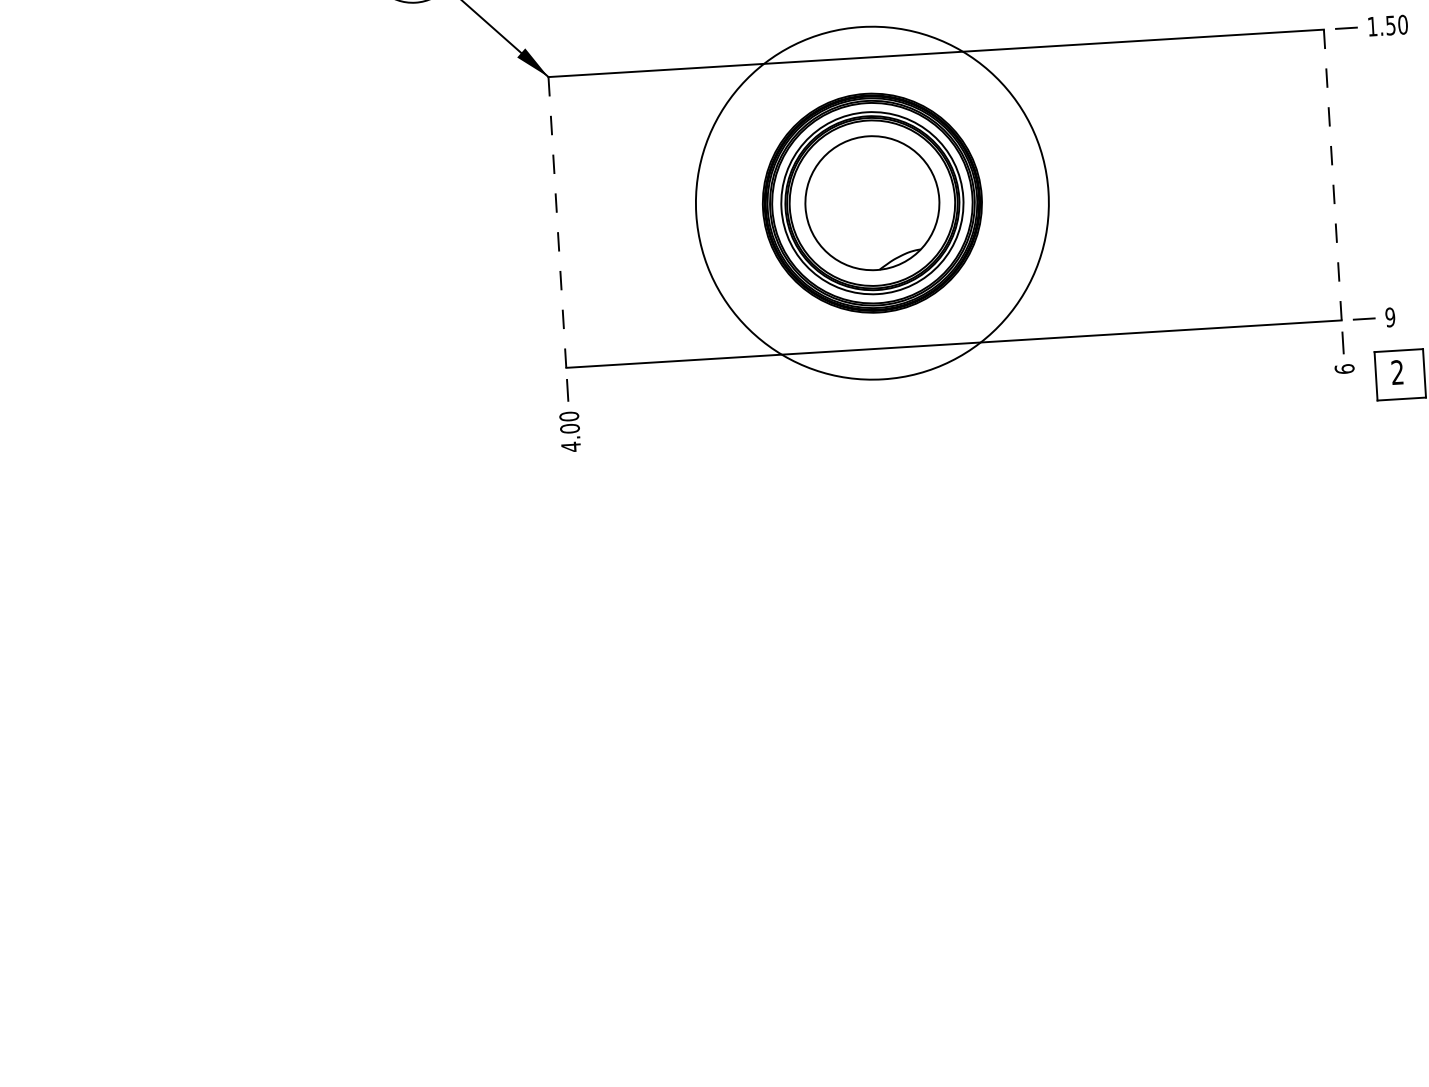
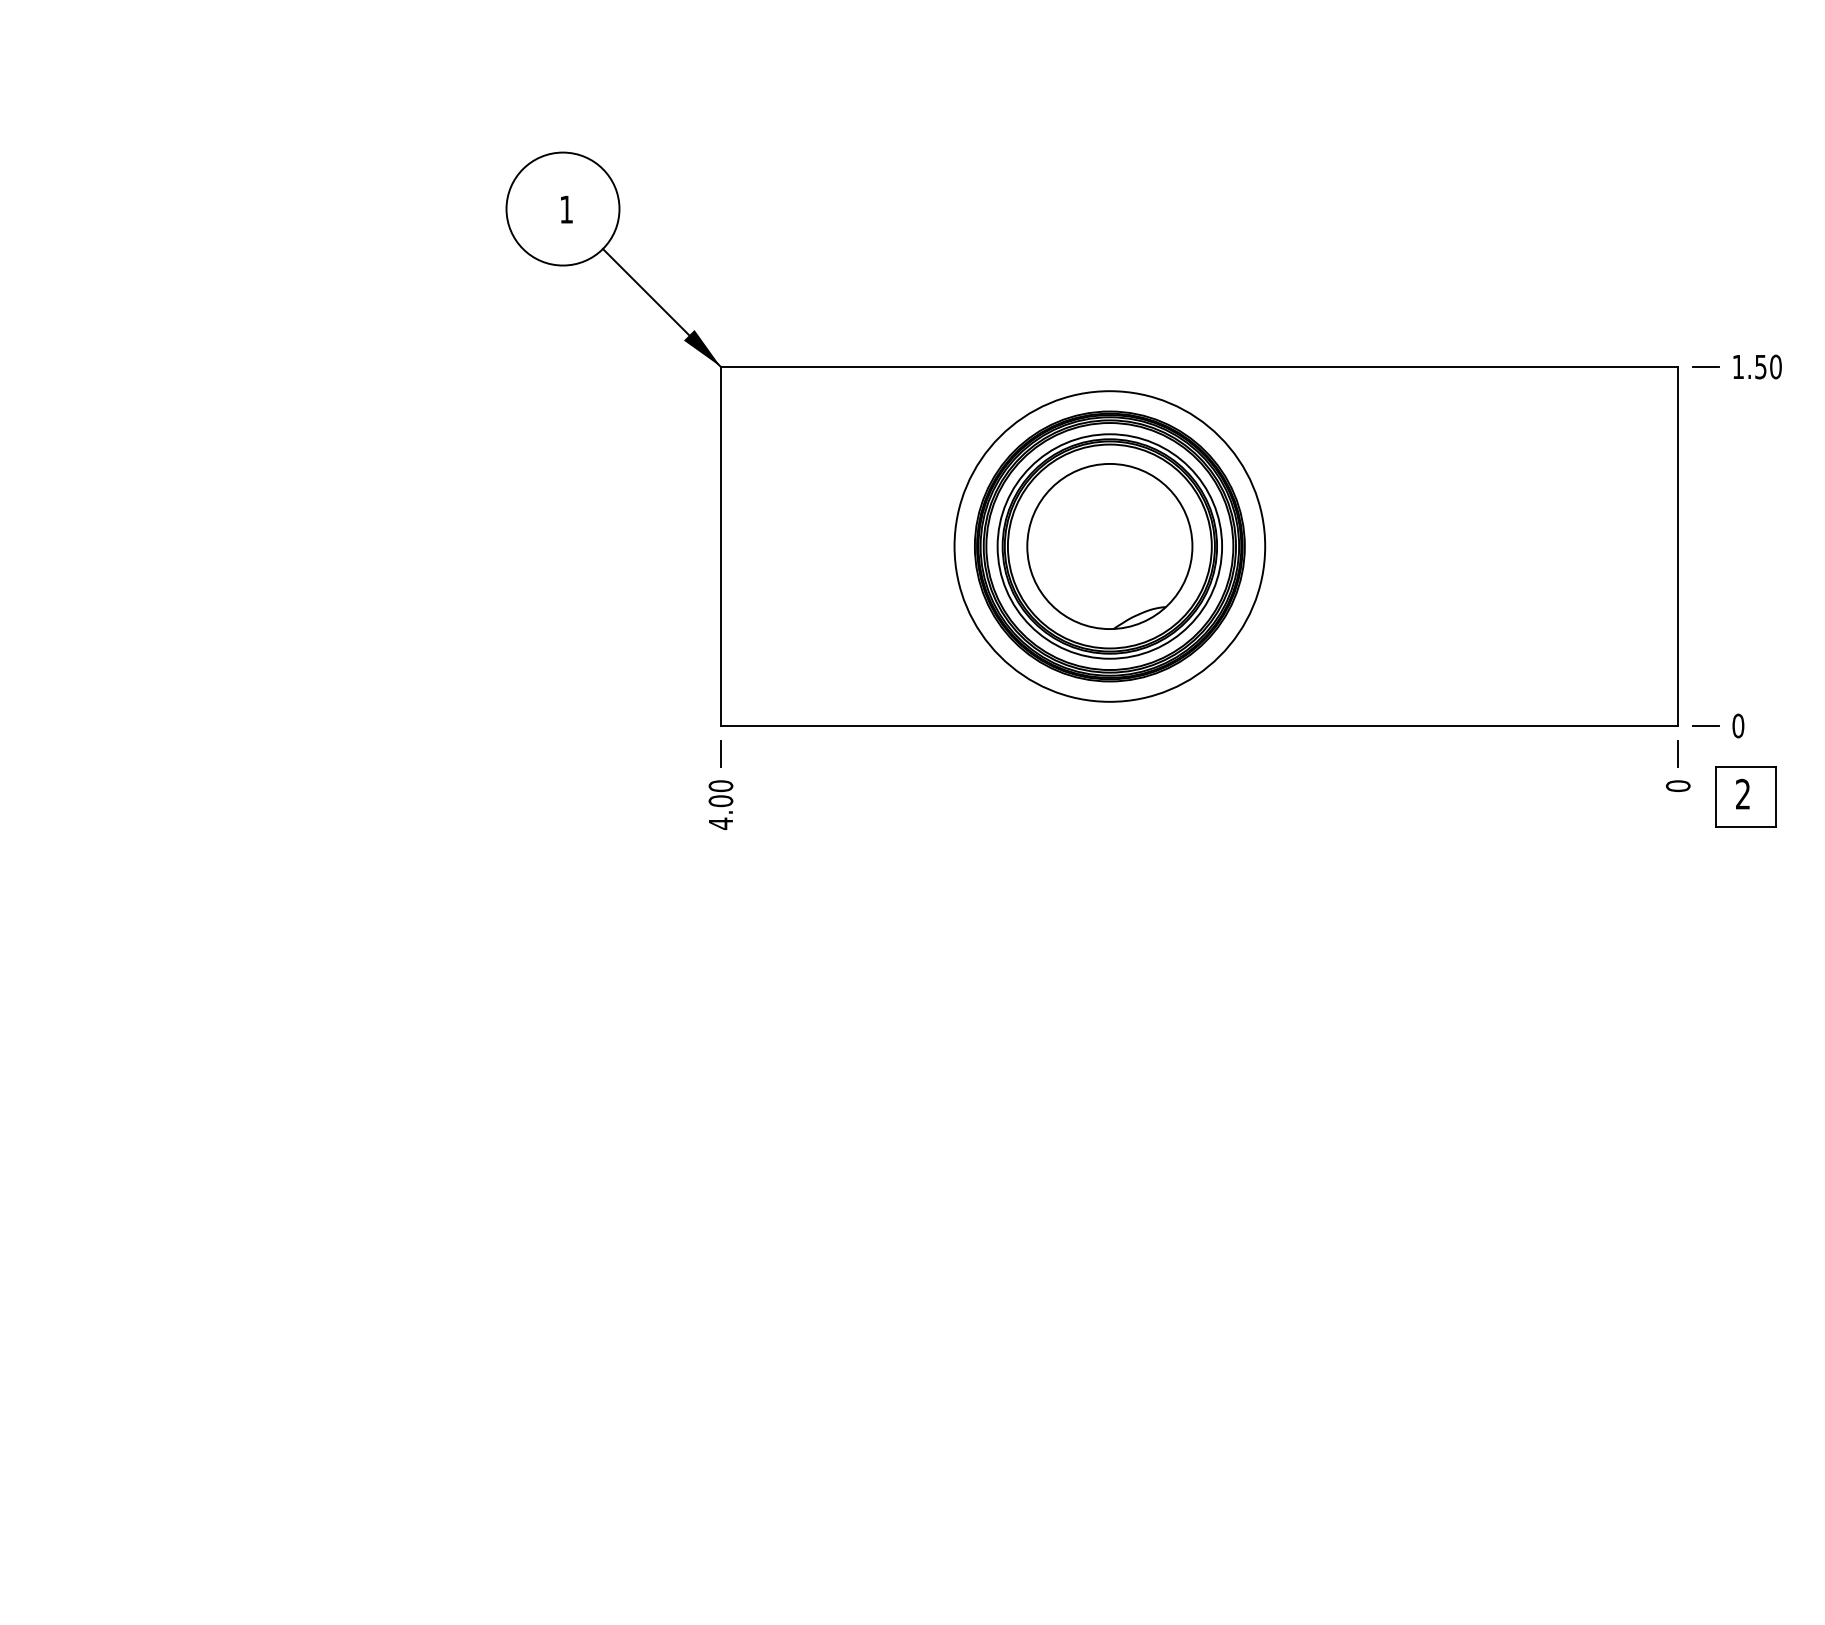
line: (1332, 175) -> (1678, 546), dashed -> solid
circle: (872, 203) -> (1109, 546), size x0.71
line: (557, 223) -> (720, 547), dashed -> solid
text: (1390, 317) -> (1738, 726), 9 -> 0
text: (1344, 368) -> (1678, 785), 6 -> 0

